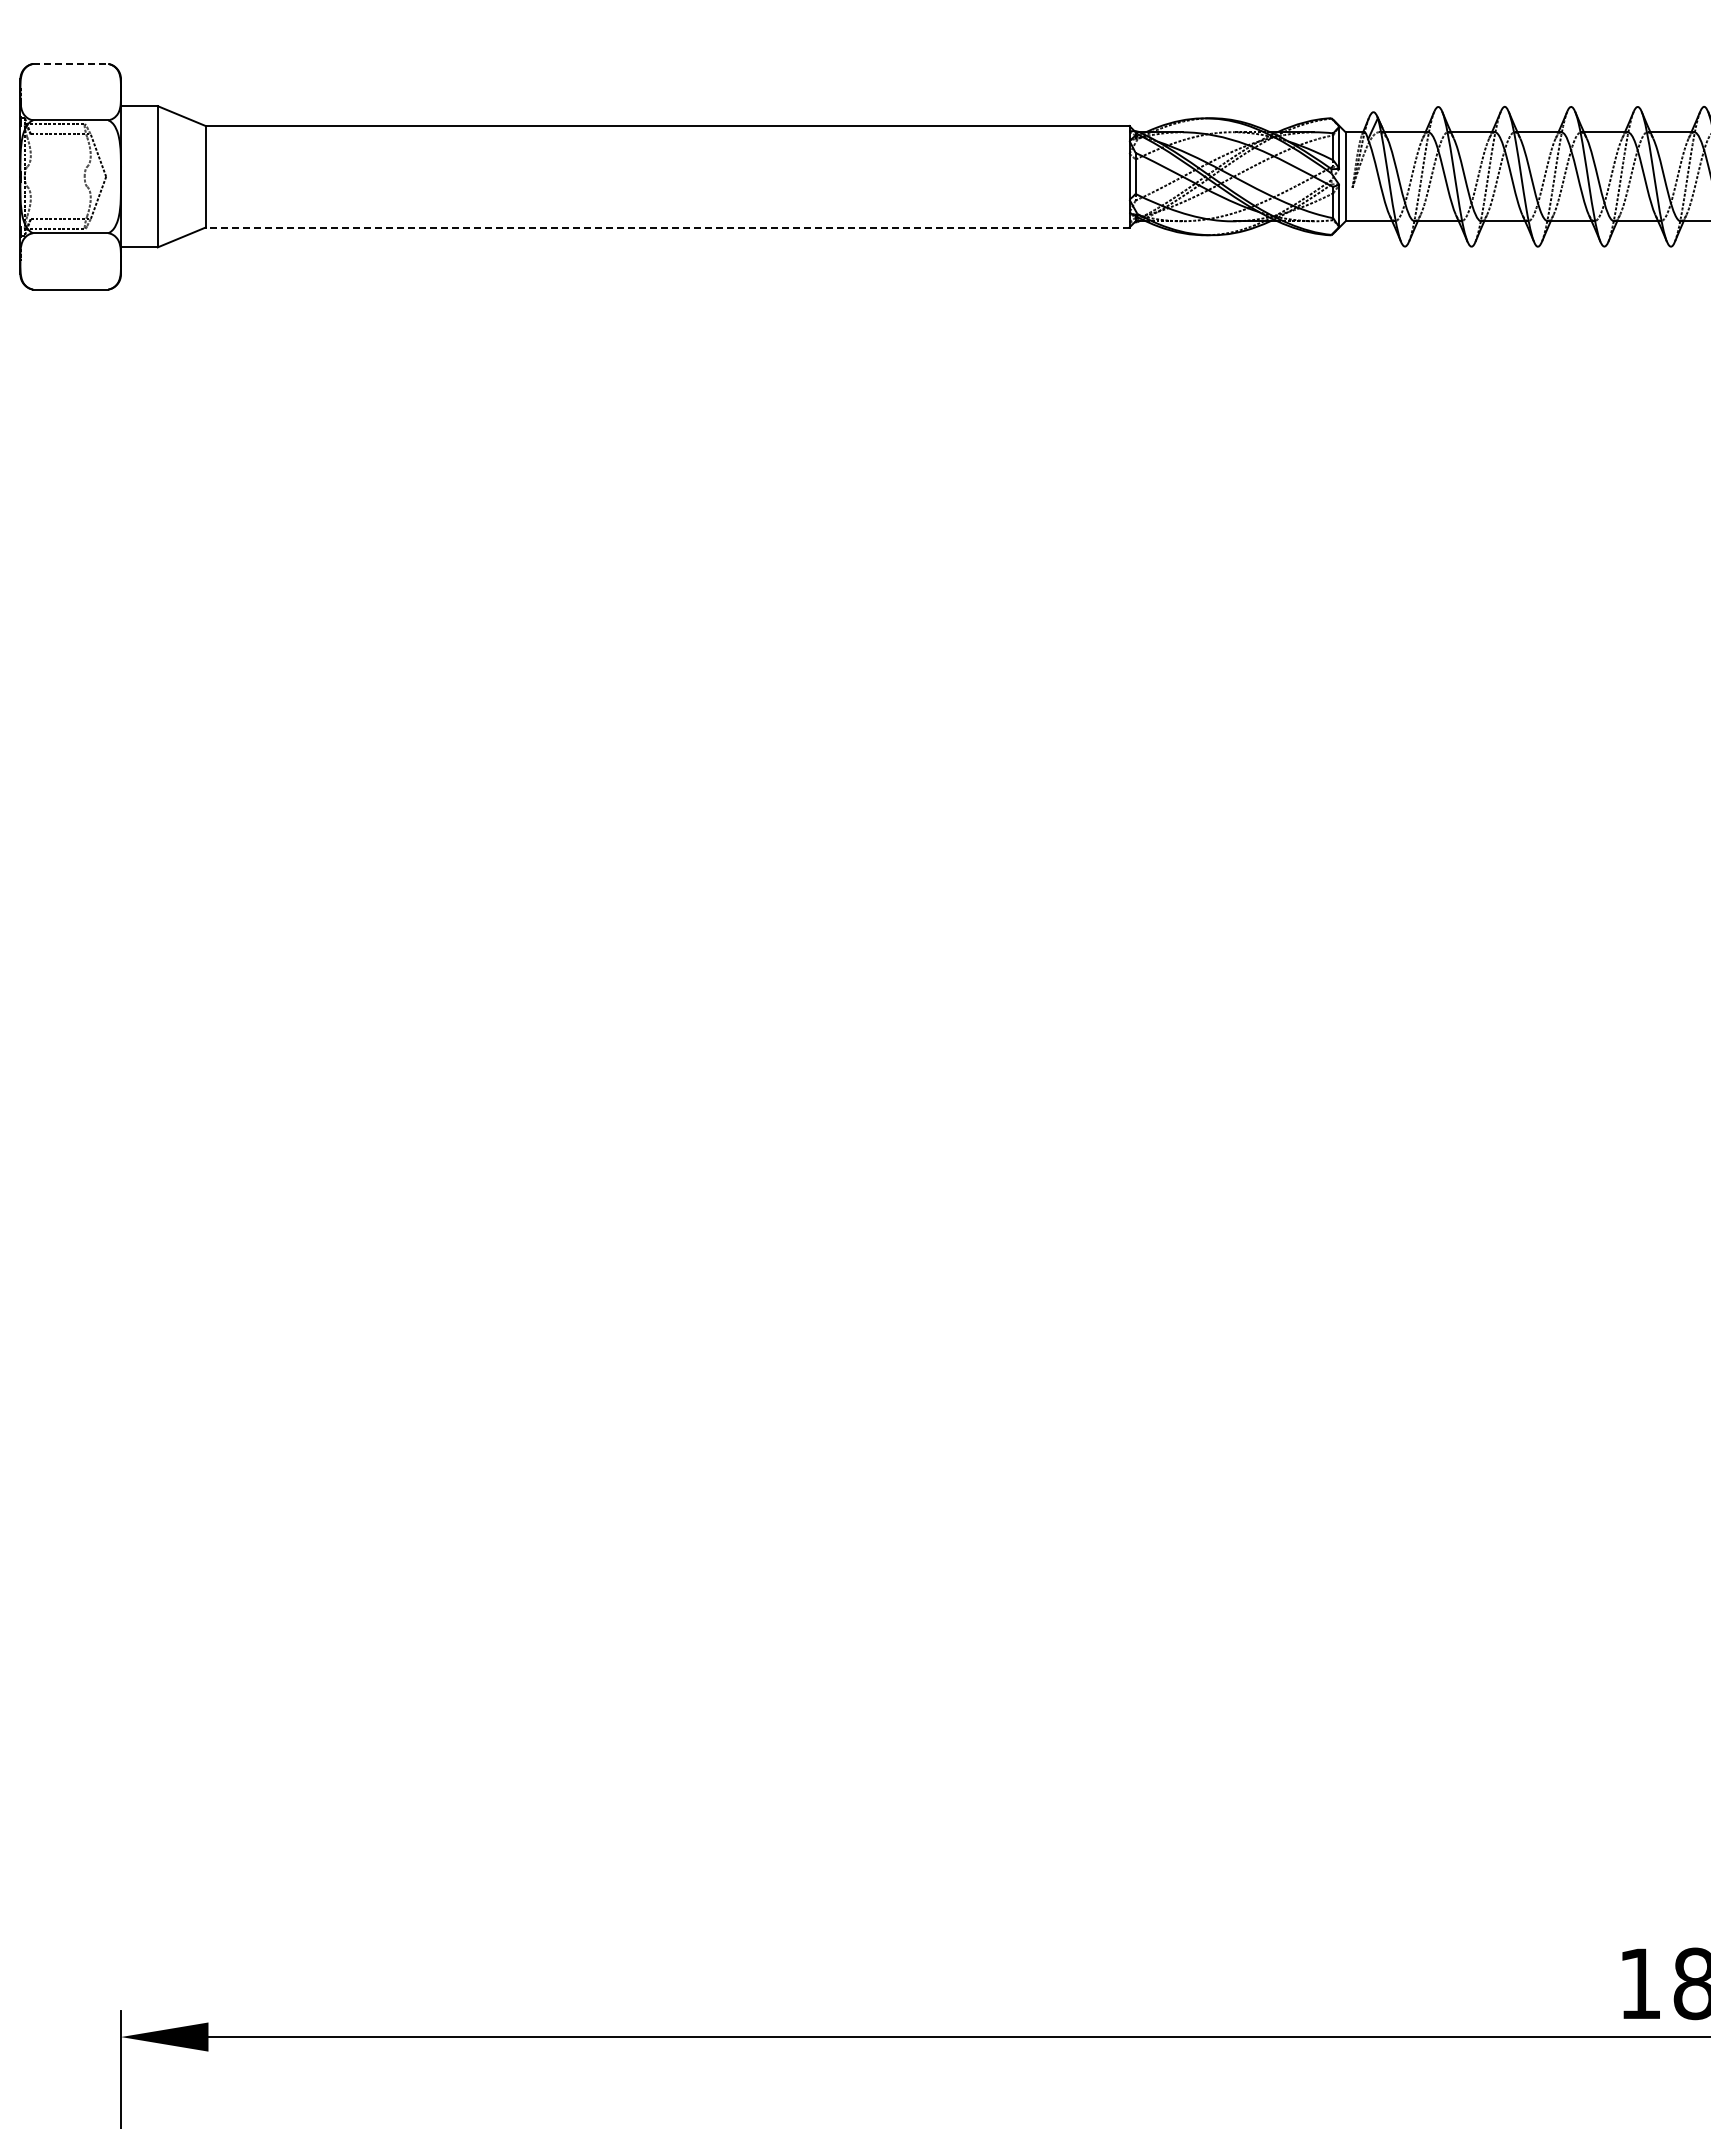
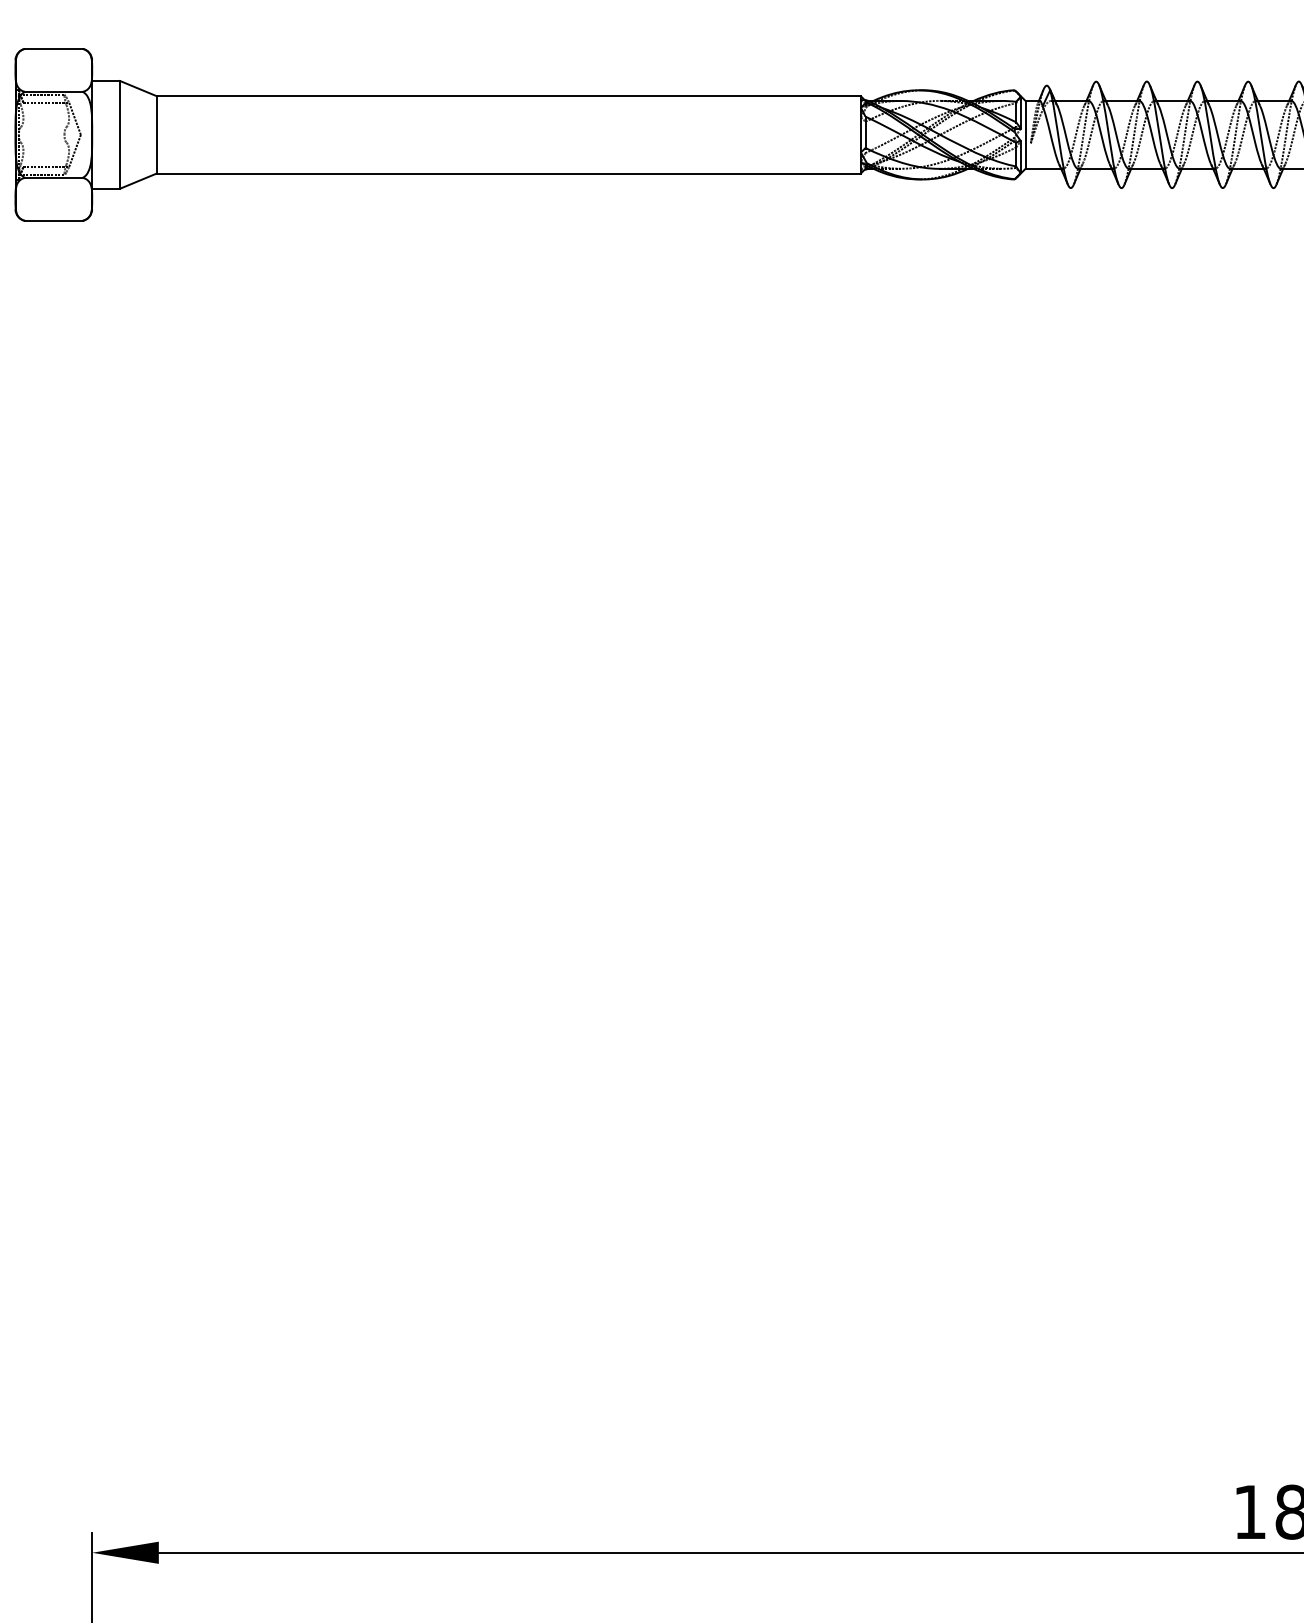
line: (70, 63) -> (53, 48), dashed -> solid
line: (667, 227) -> (508, 173), dashed -> solid

